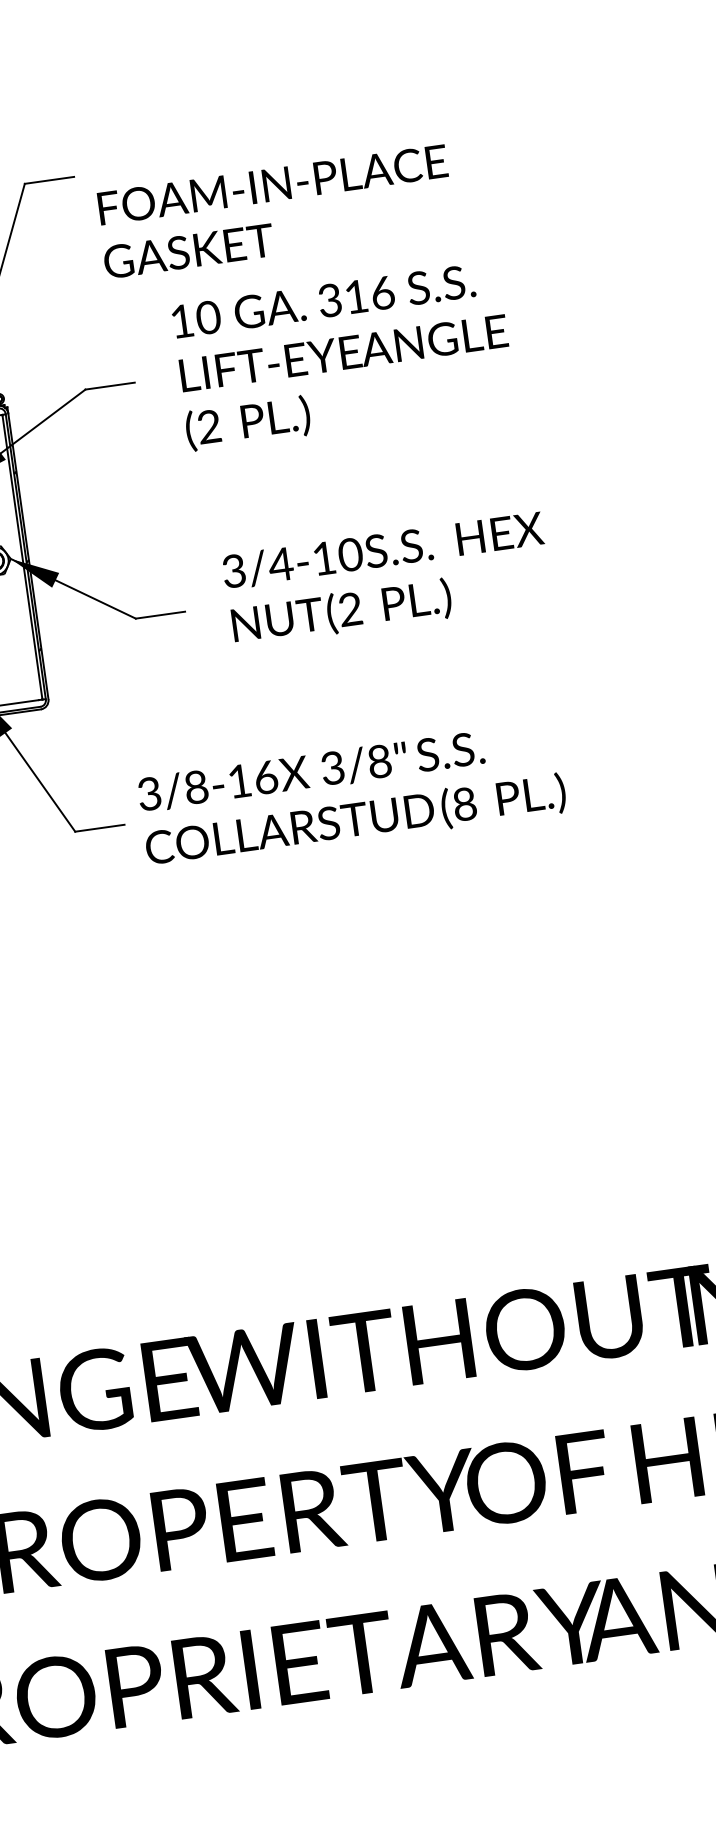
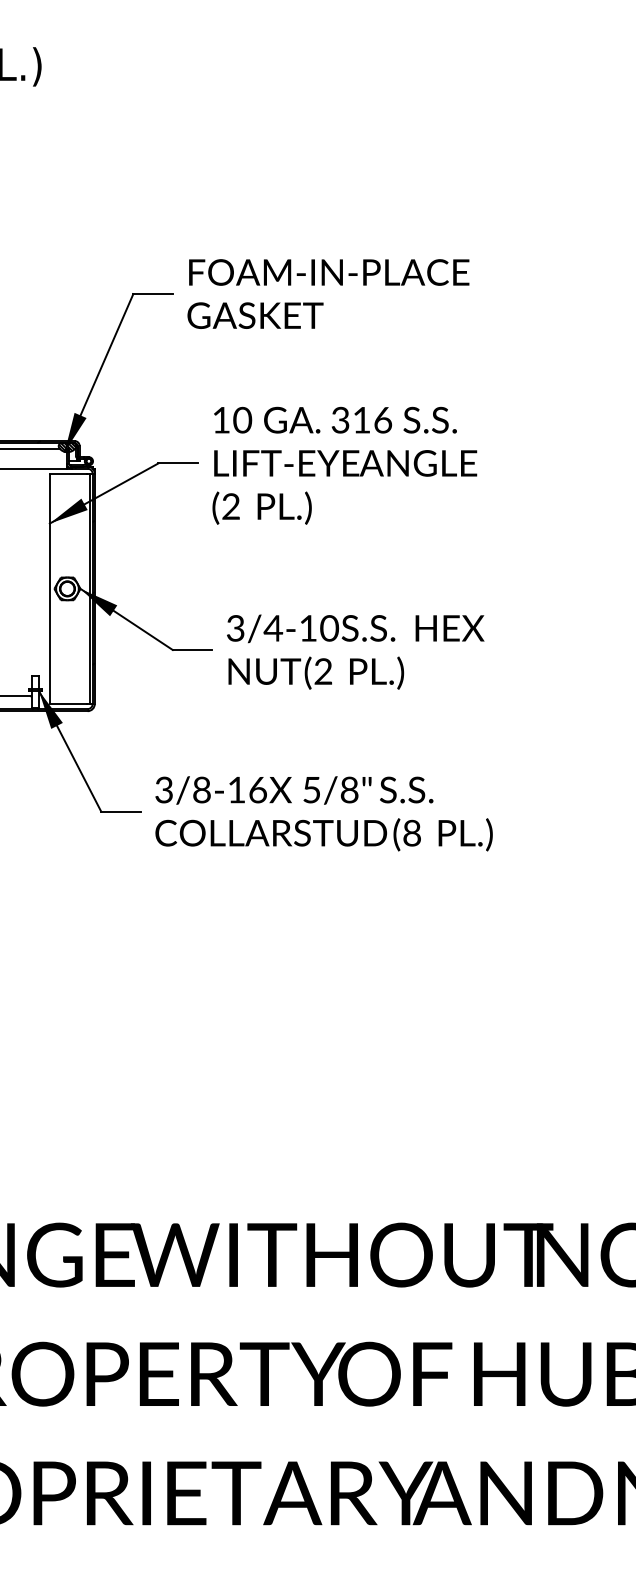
text: (275, 211) -> (328, 293), moved
text: (342, 356) -> (344, 465), moved
text: (386, 578) -> (355, 651), moved
text: (332, 767) -> (311, 789), 3/8" -> 5/8"

